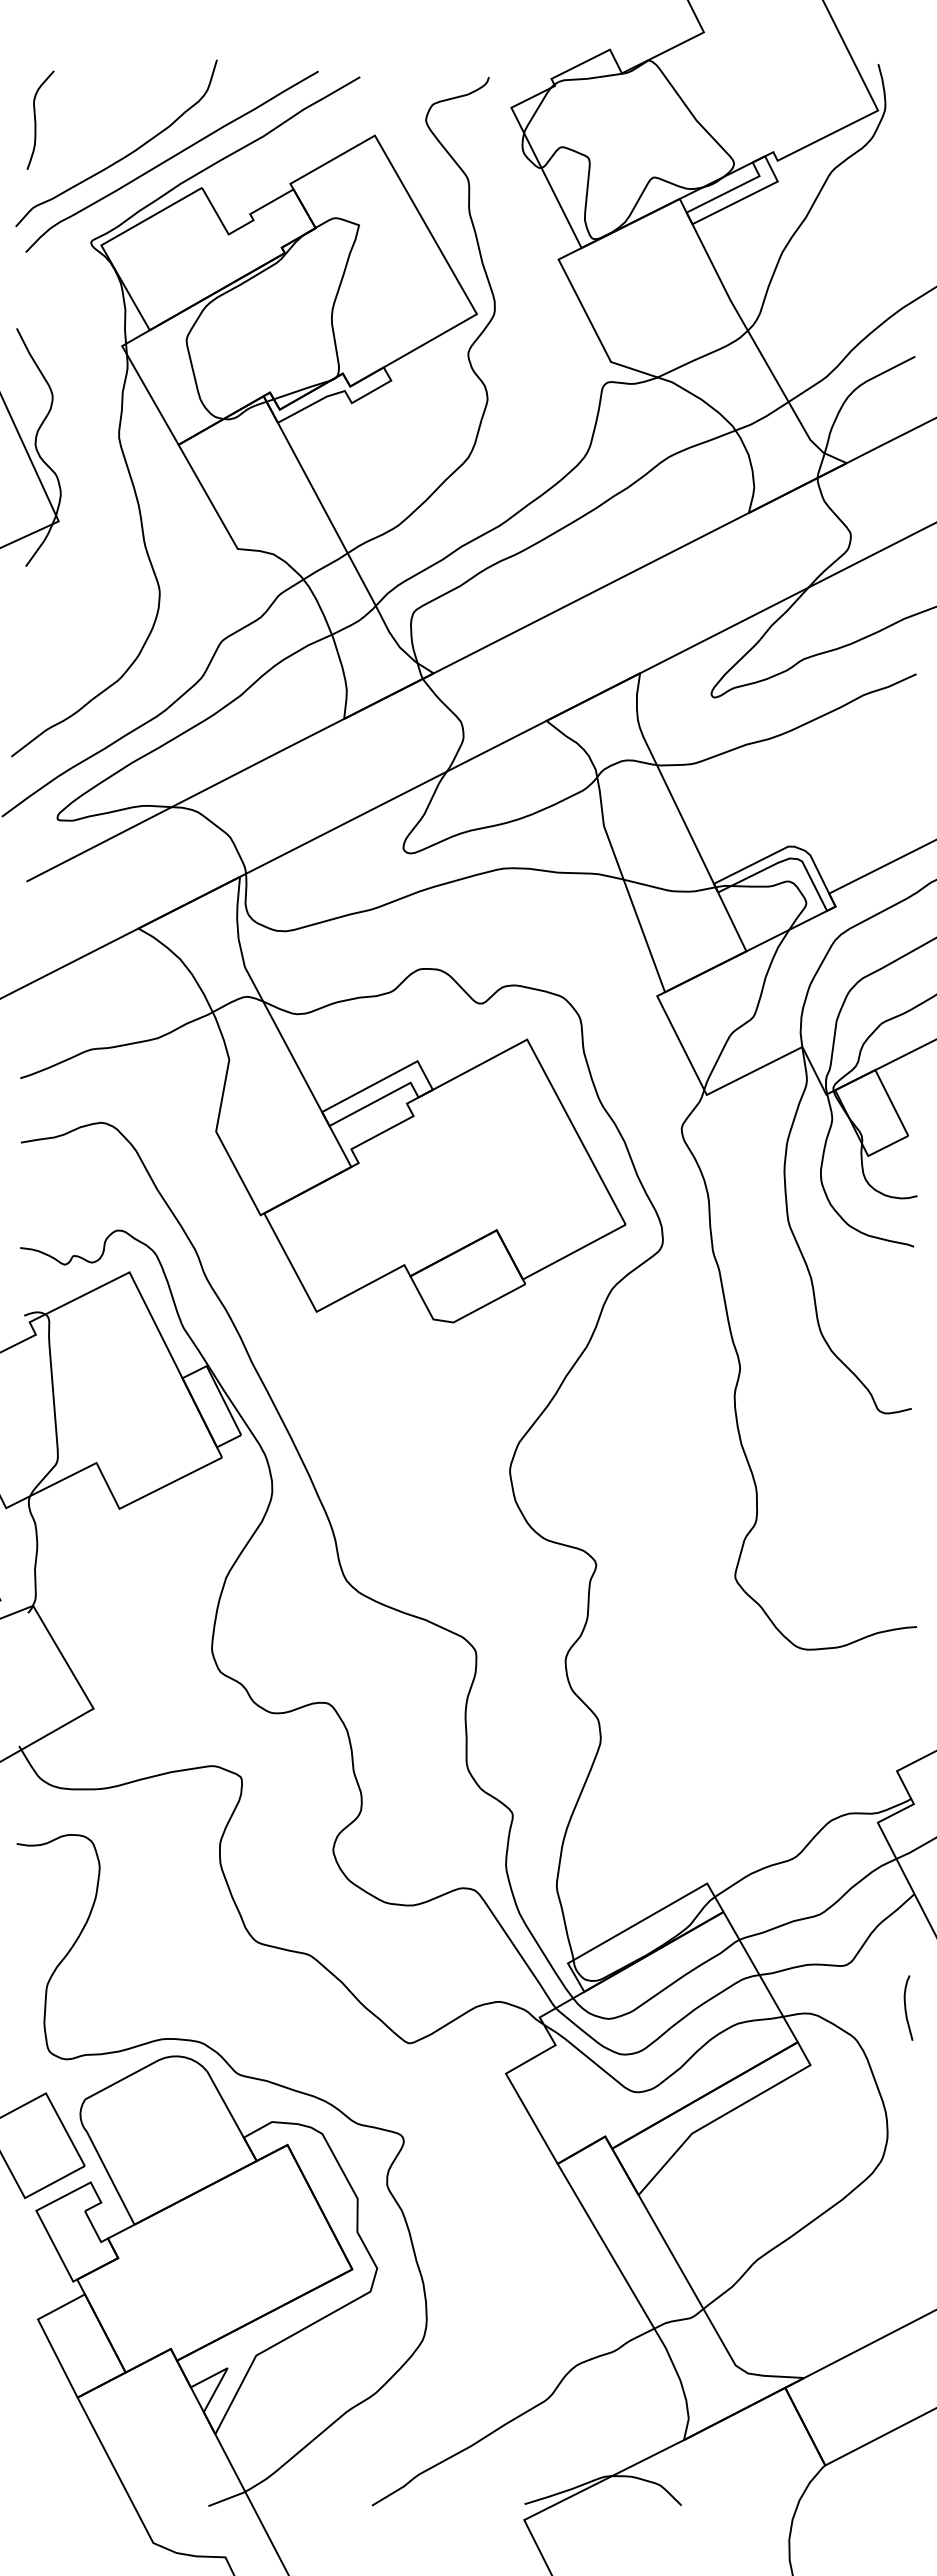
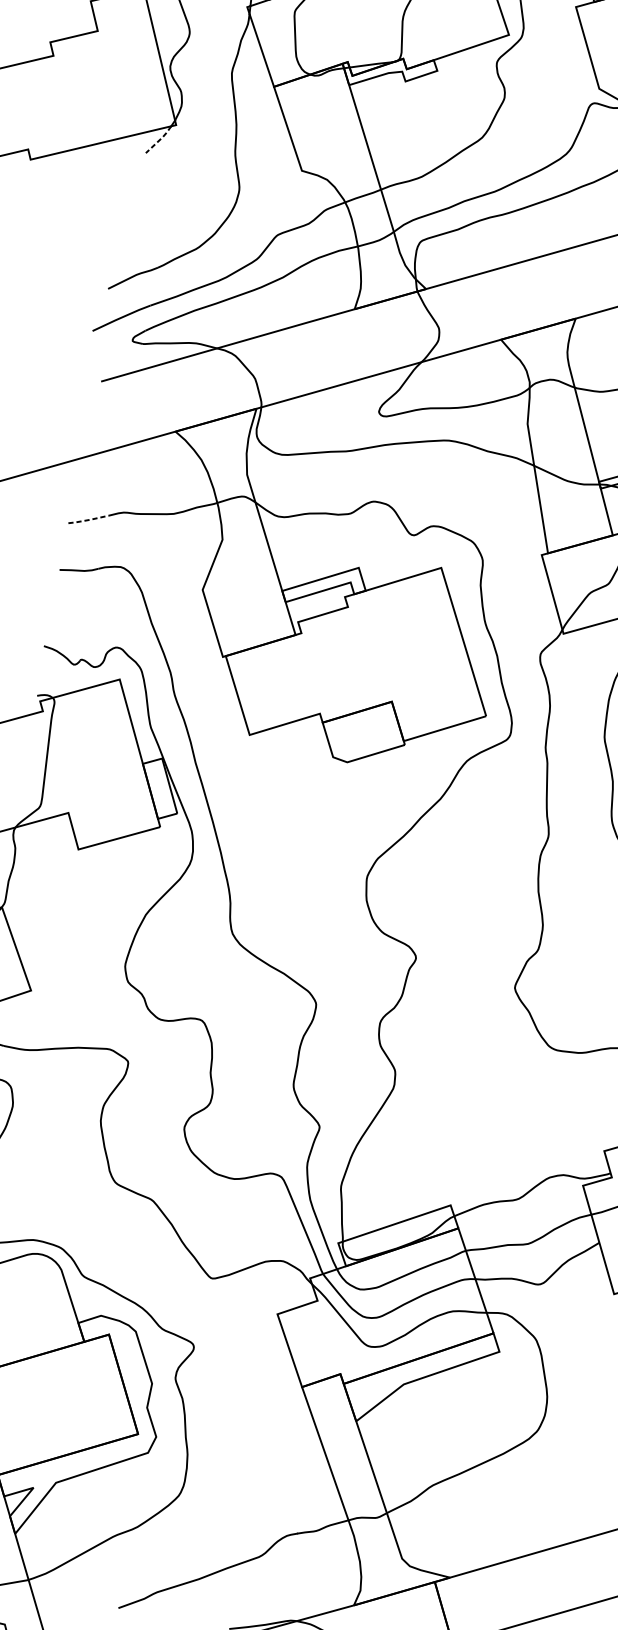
line: (41, 545) -> (160, 140), solid -> dashed
line: (46, 1068) -> (88, 519), solid -> dashed
curve: (906, 2007) -> (577, 1323), removed

